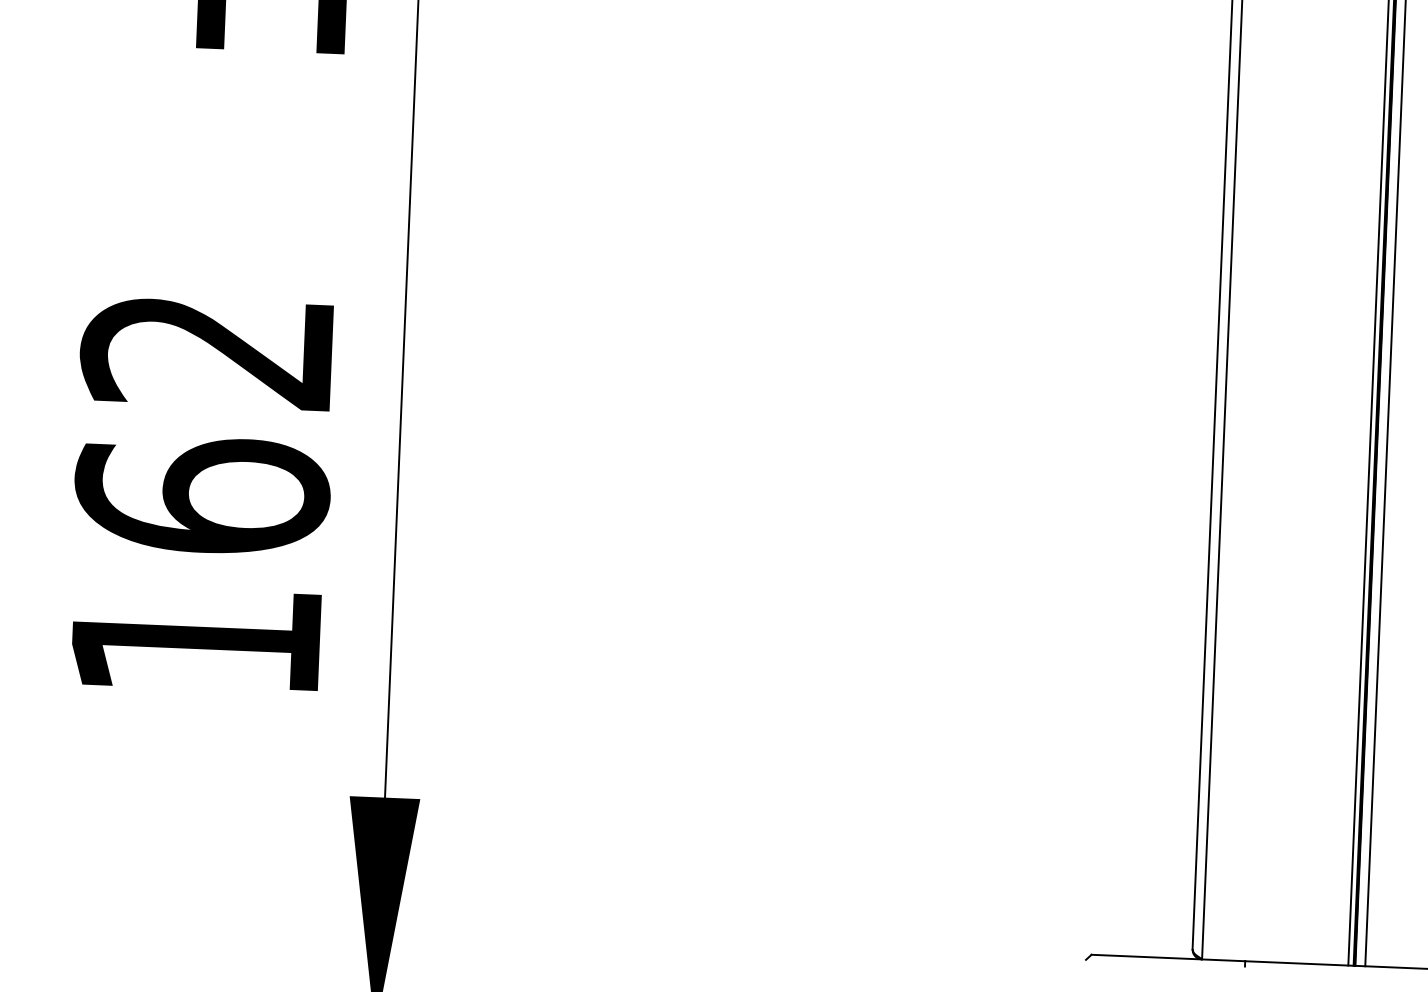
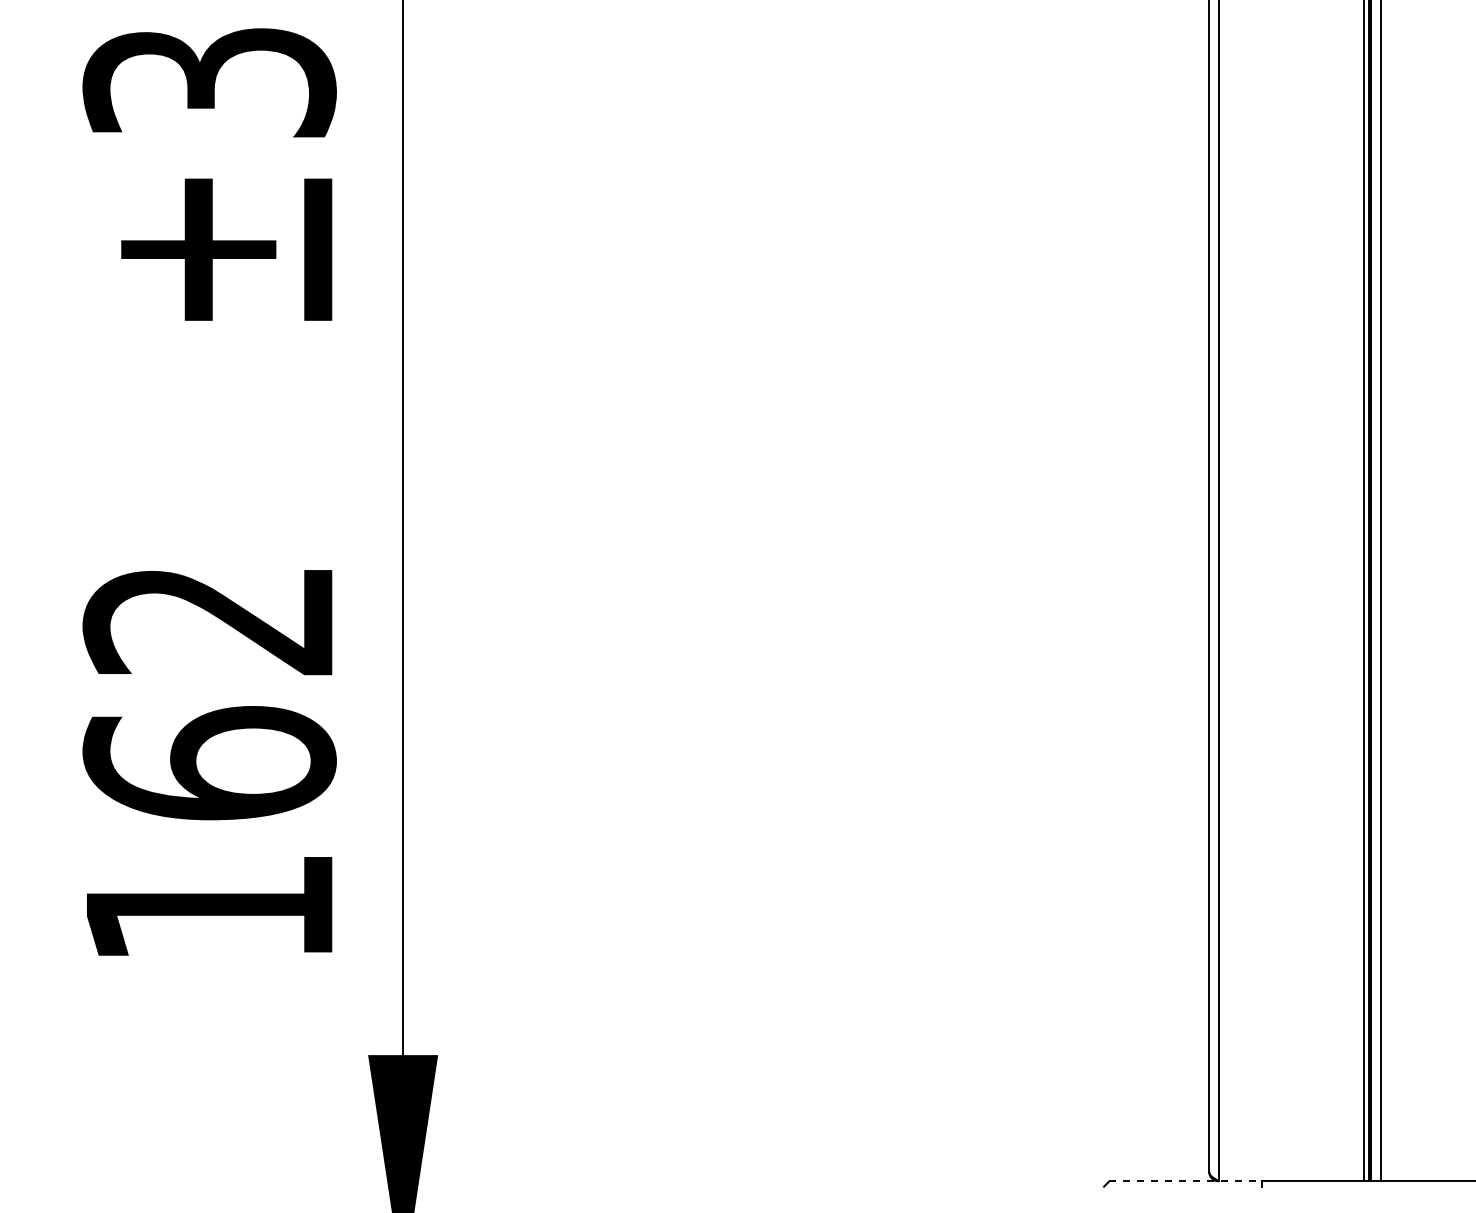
line: (1168, 958) -> (1185, 1181), solid -> dashed

